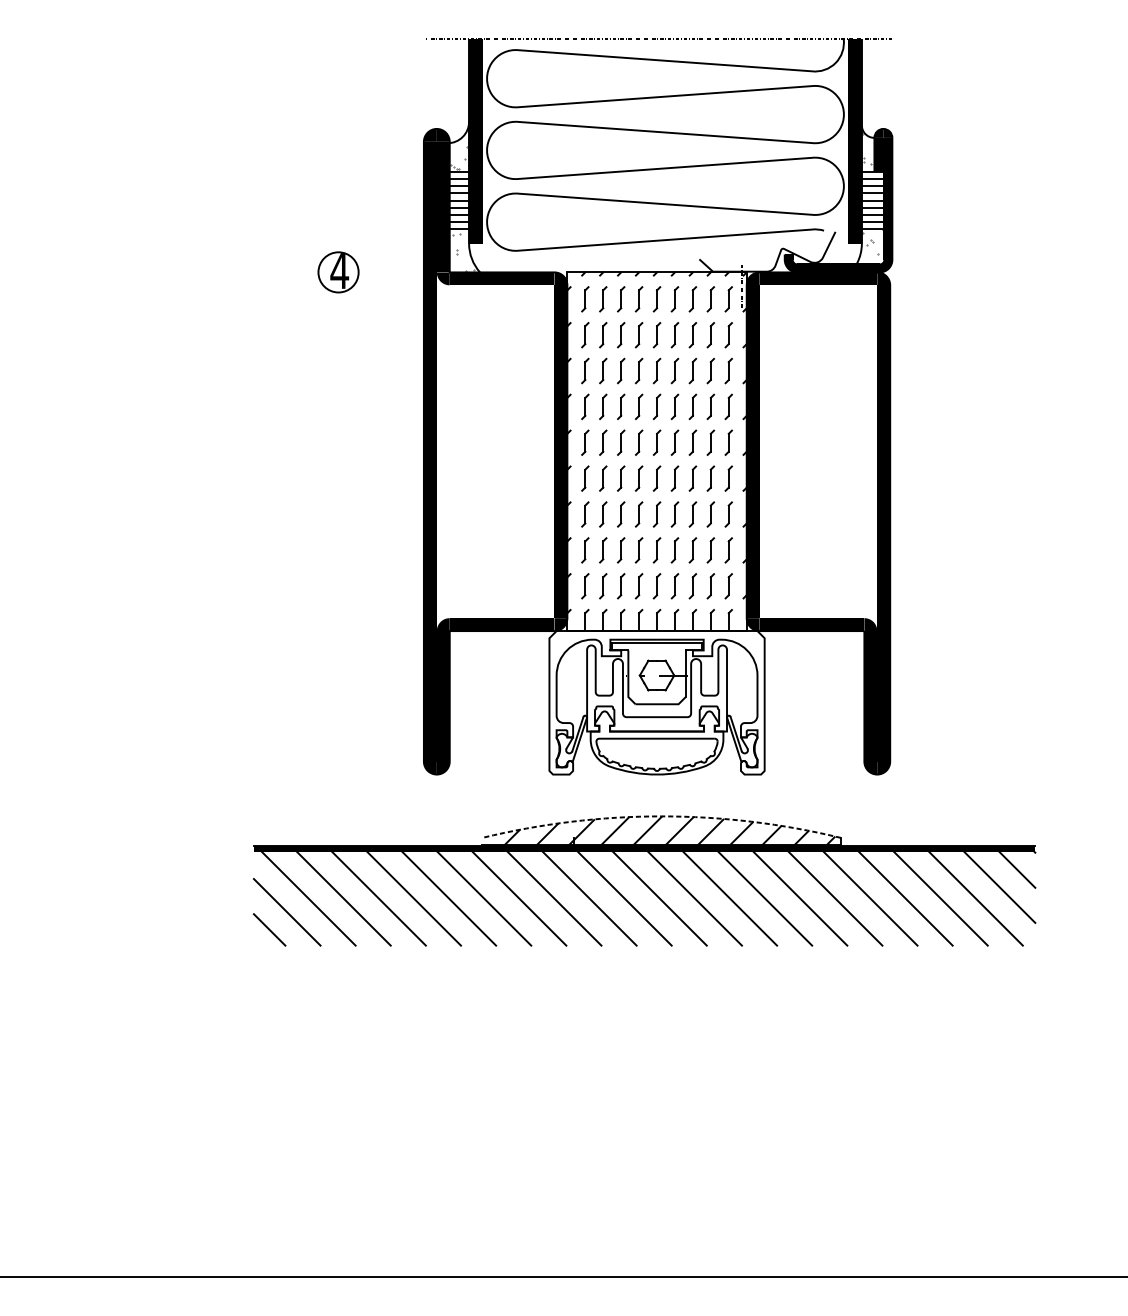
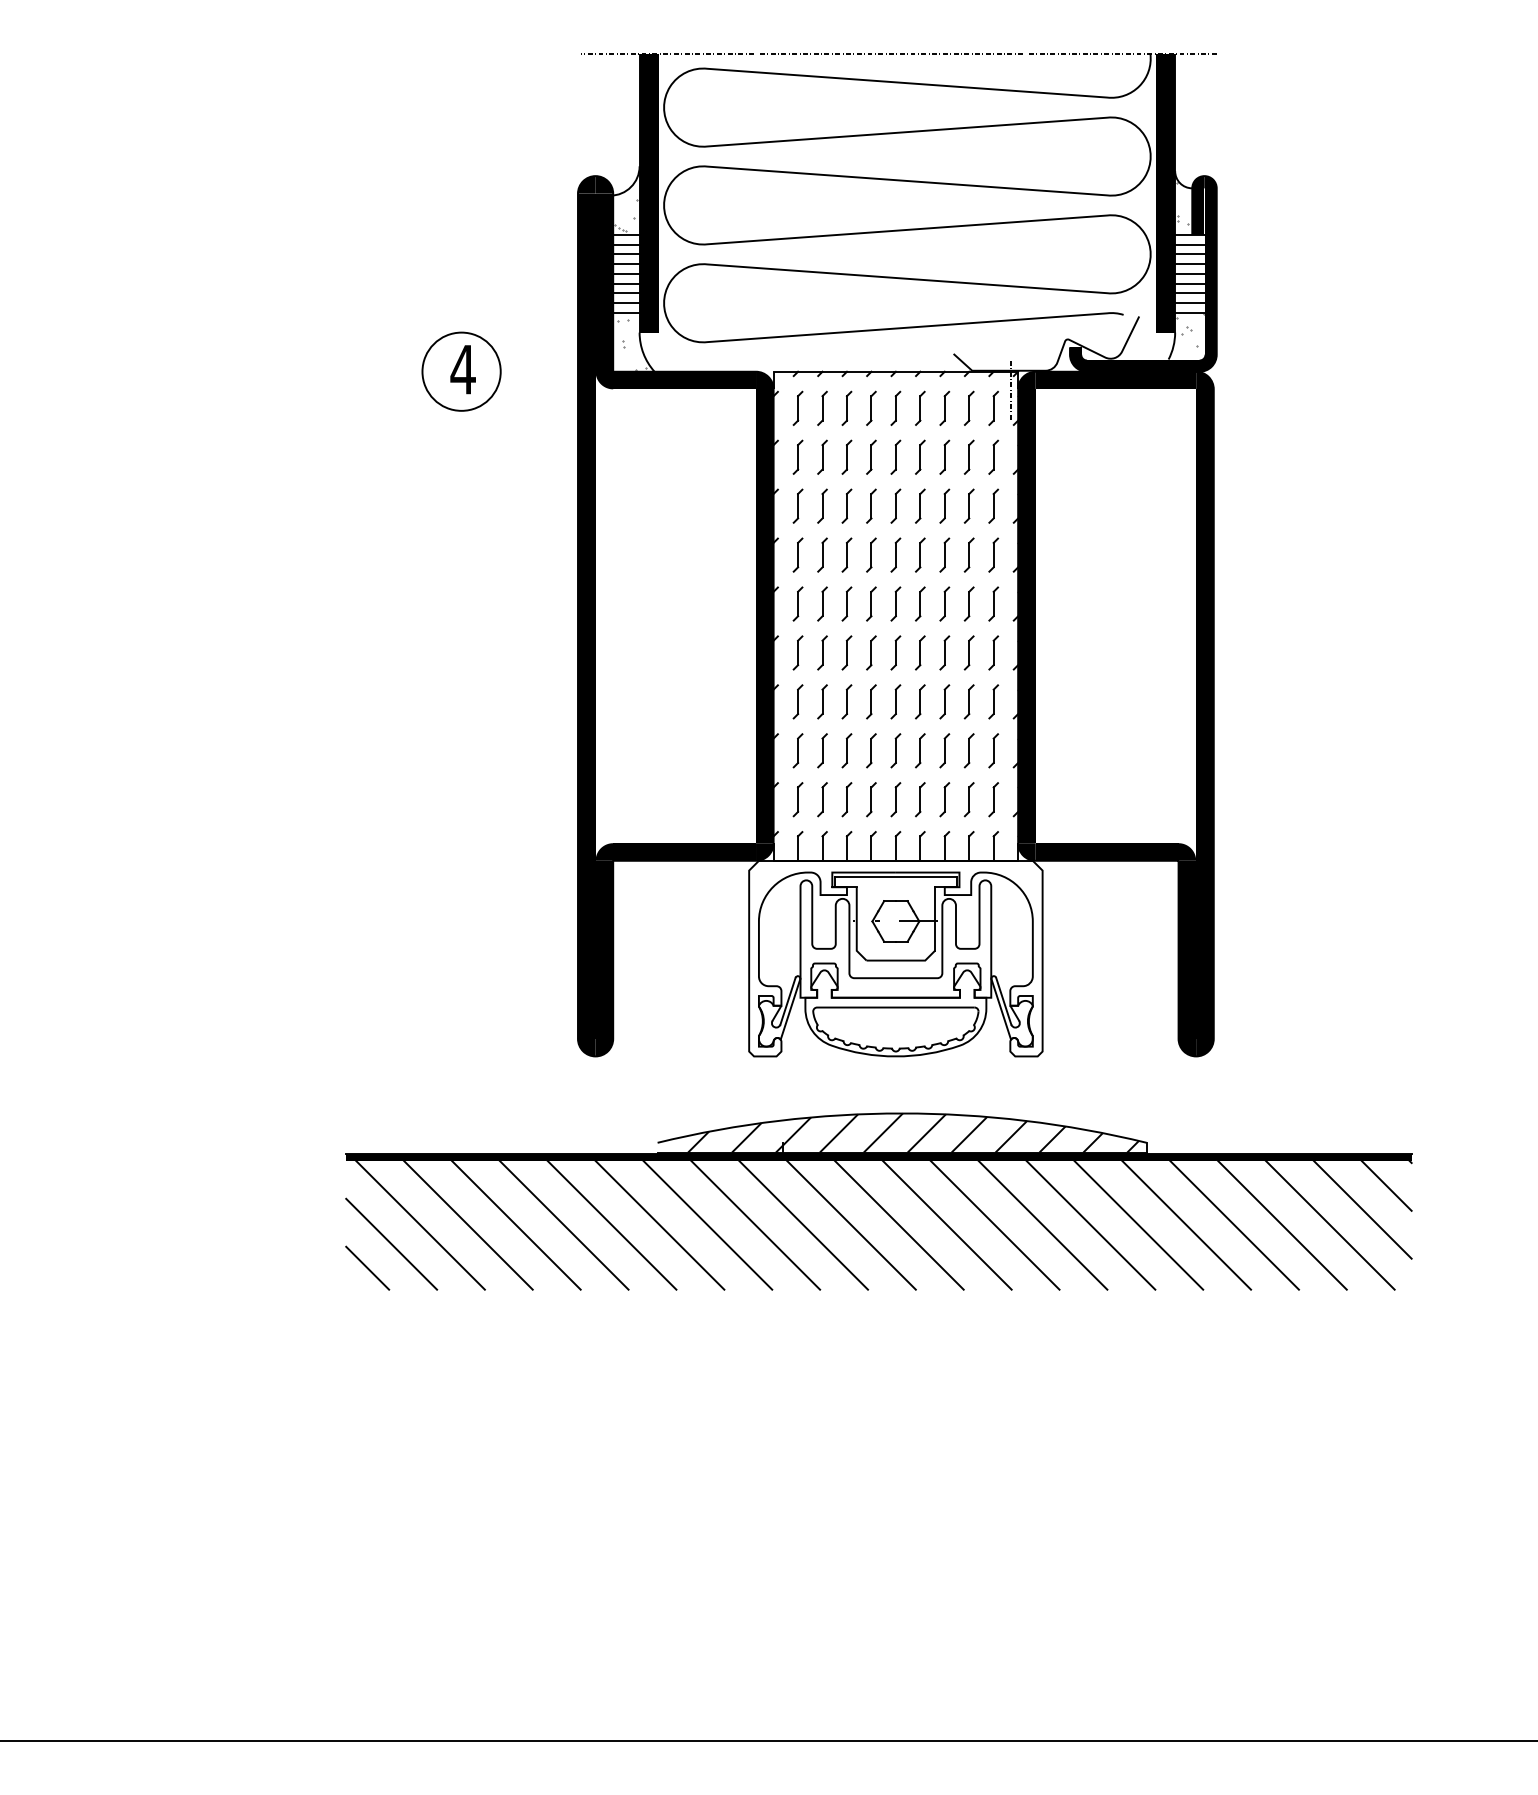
circle: (338, 272) -> (461, 371), size x1.43
arc: (661, 816) -> (902, 1113), dashed -> solid

